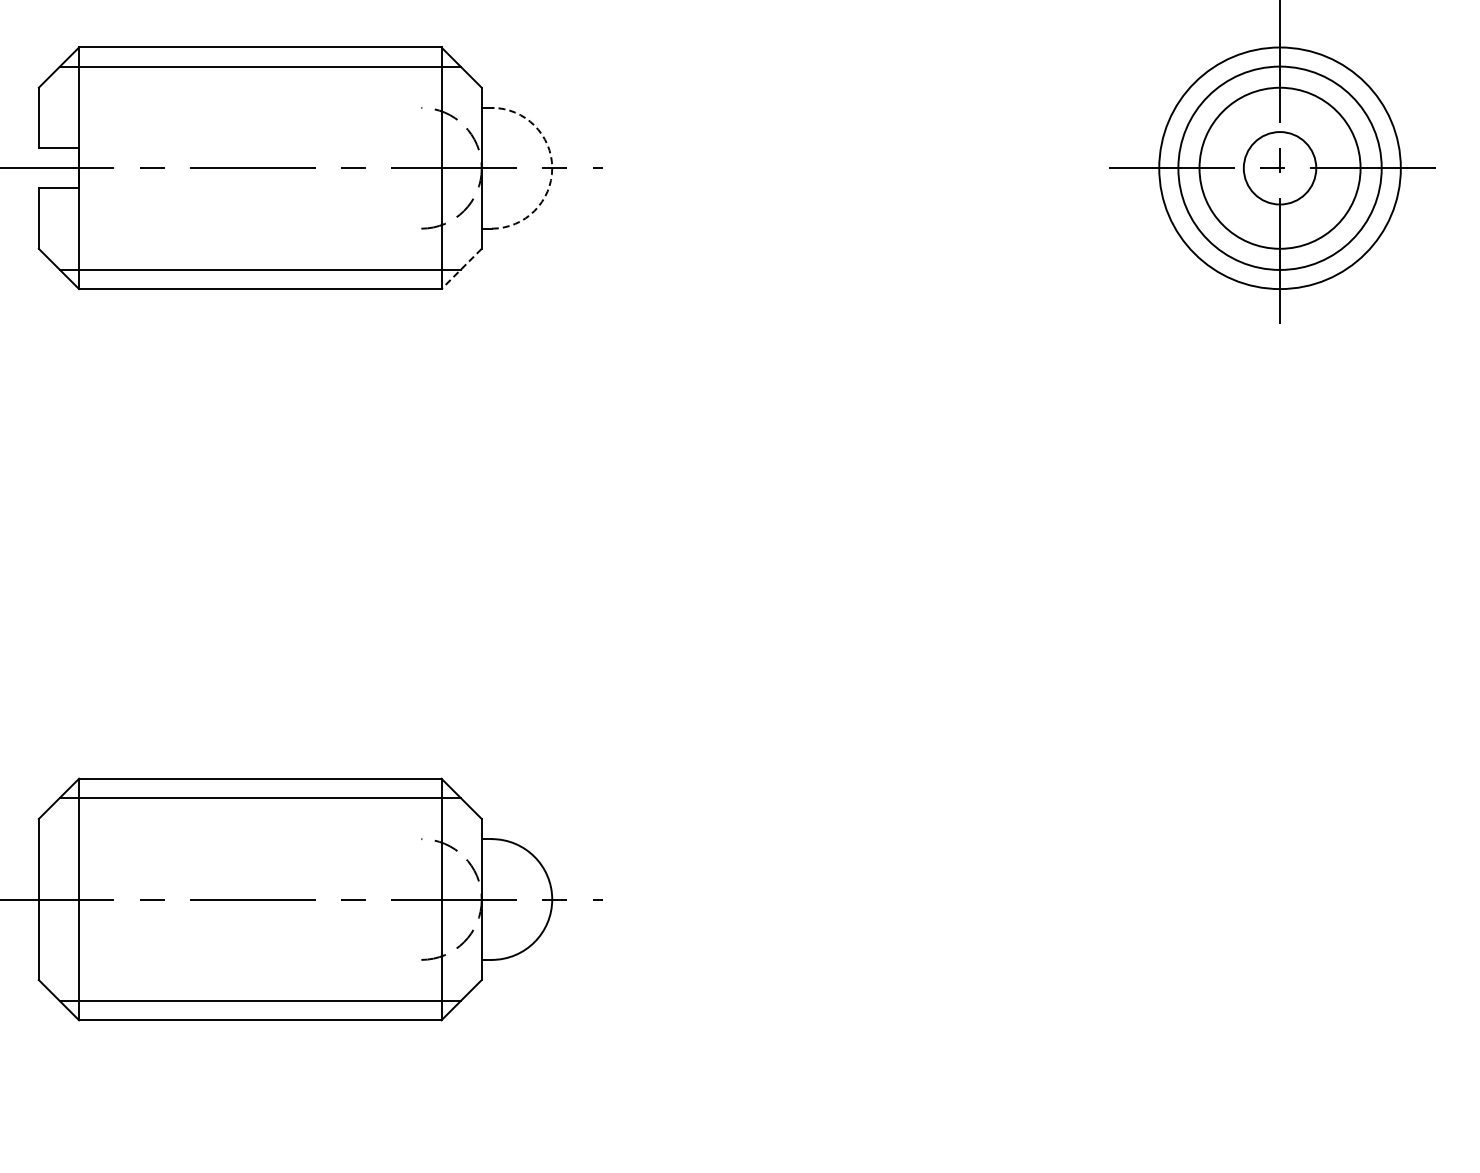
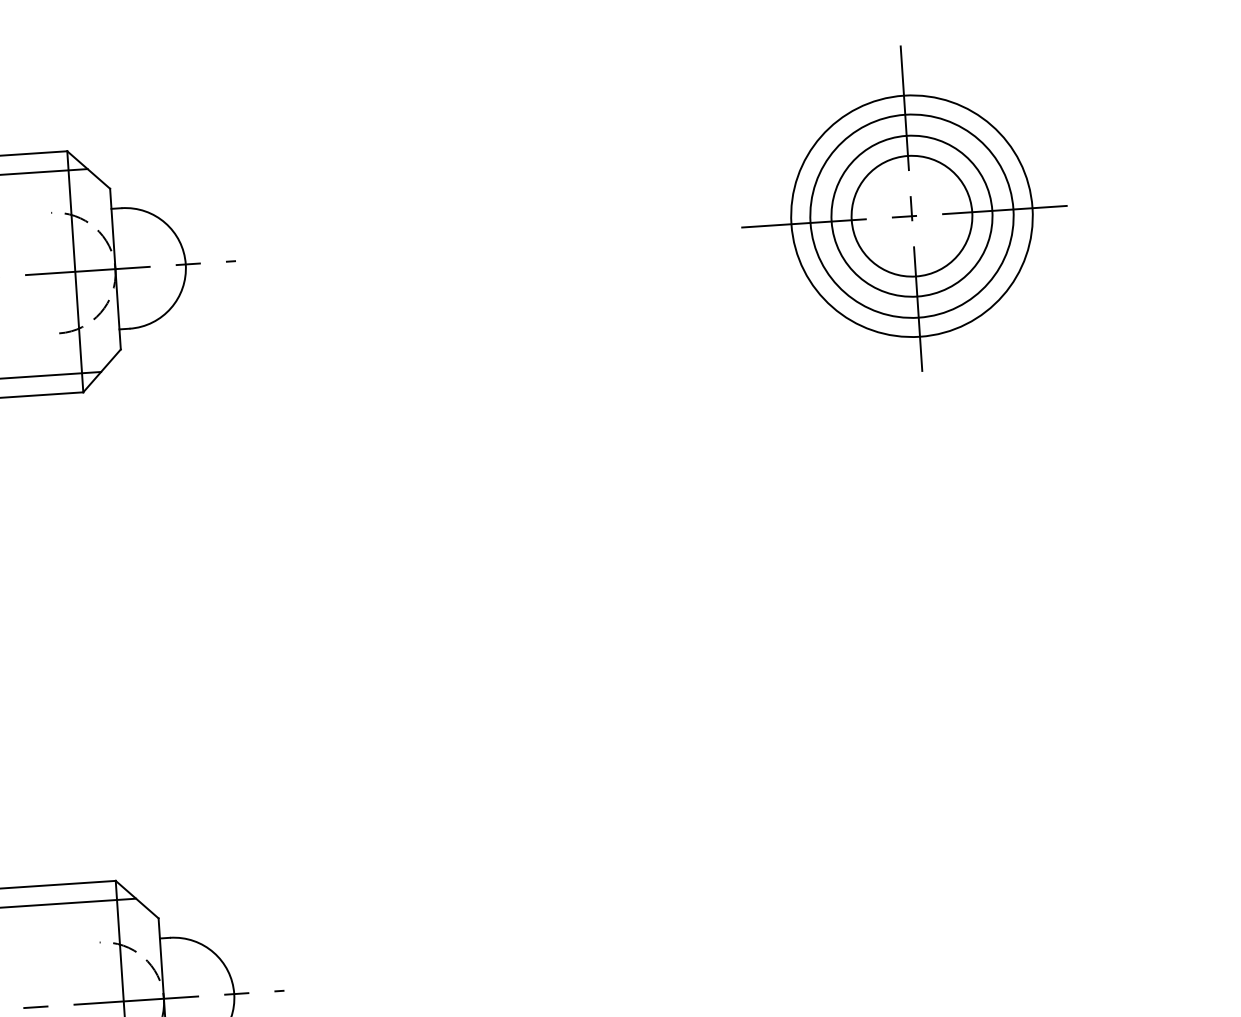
circle: (1279, 167) -> (911, 215), size x1.67
arc: (552, 168) -> (186, 264), dashed -> solid
line: (461, 269) -> (101, 371), dashed -> solid

